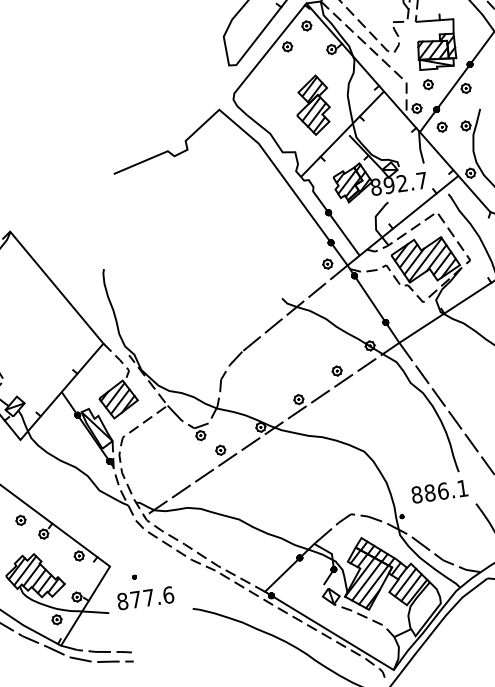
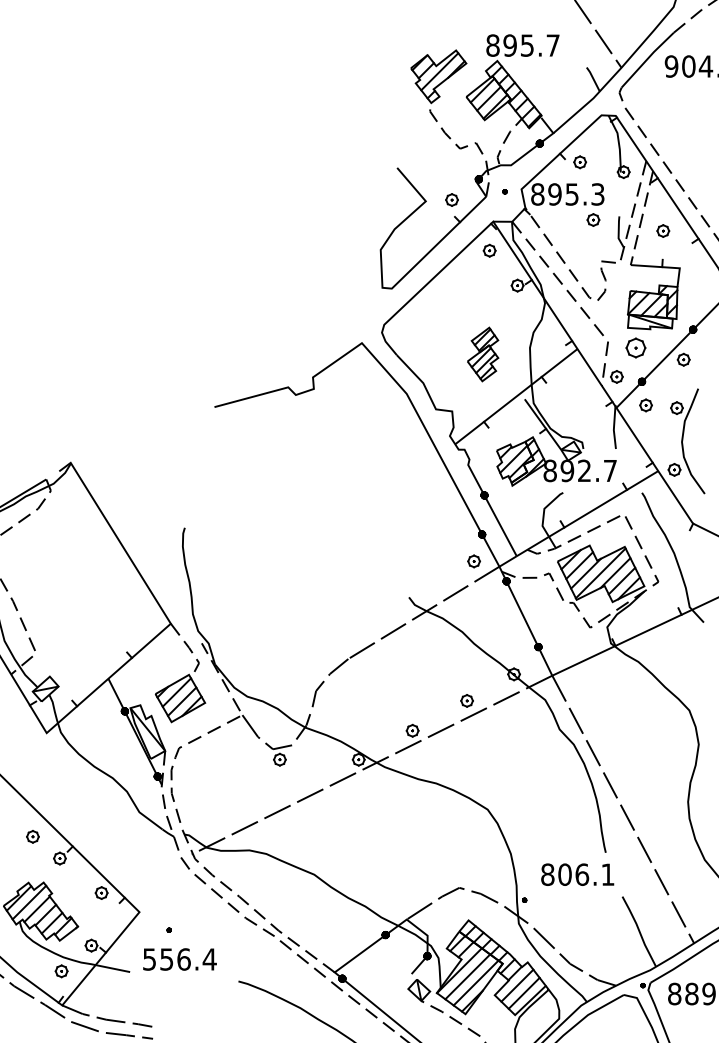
part: (287, 46) -> (461, 274), removed
part: (428, 84) -> (635, 348), size x1.6
part: (312, 105) -> (482, 354), size x0.7
part: (220, 450) -> (302, 782), removed
text: (429, 492) -> (564, 874), 886.1 -> 806.1
text: (145, 598) -> (179, 959), 877.6 -> 556.4

